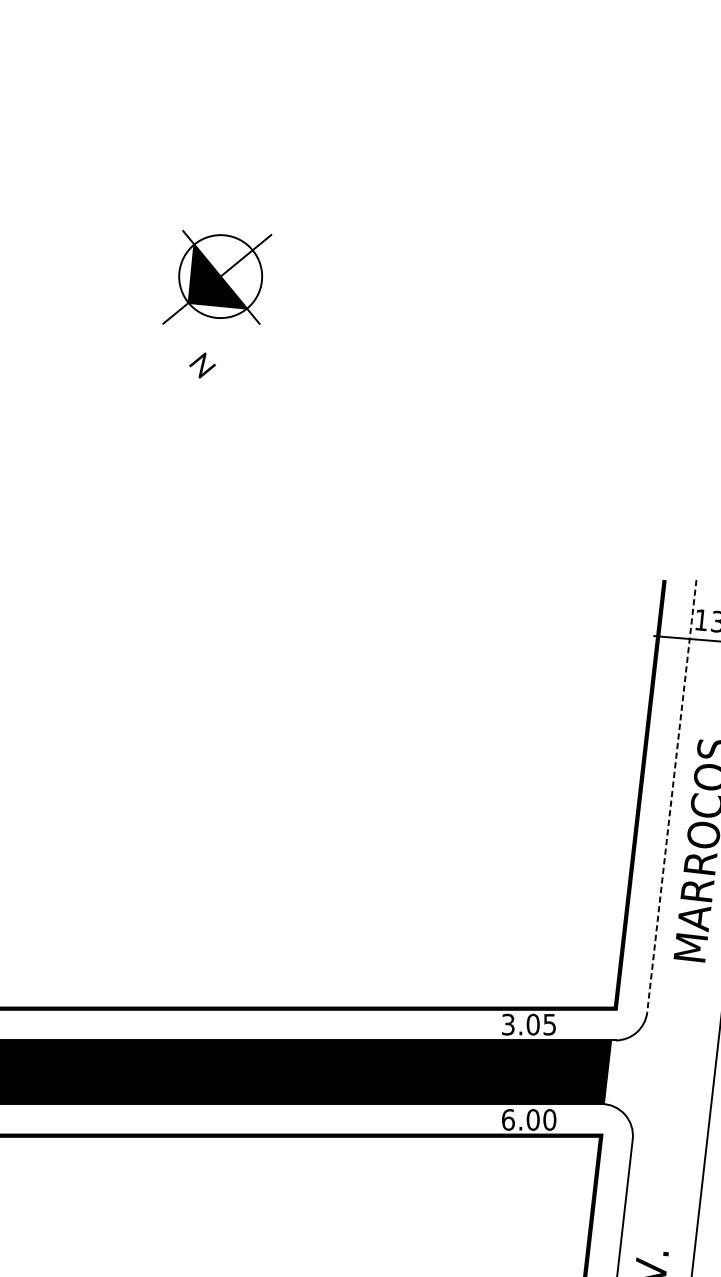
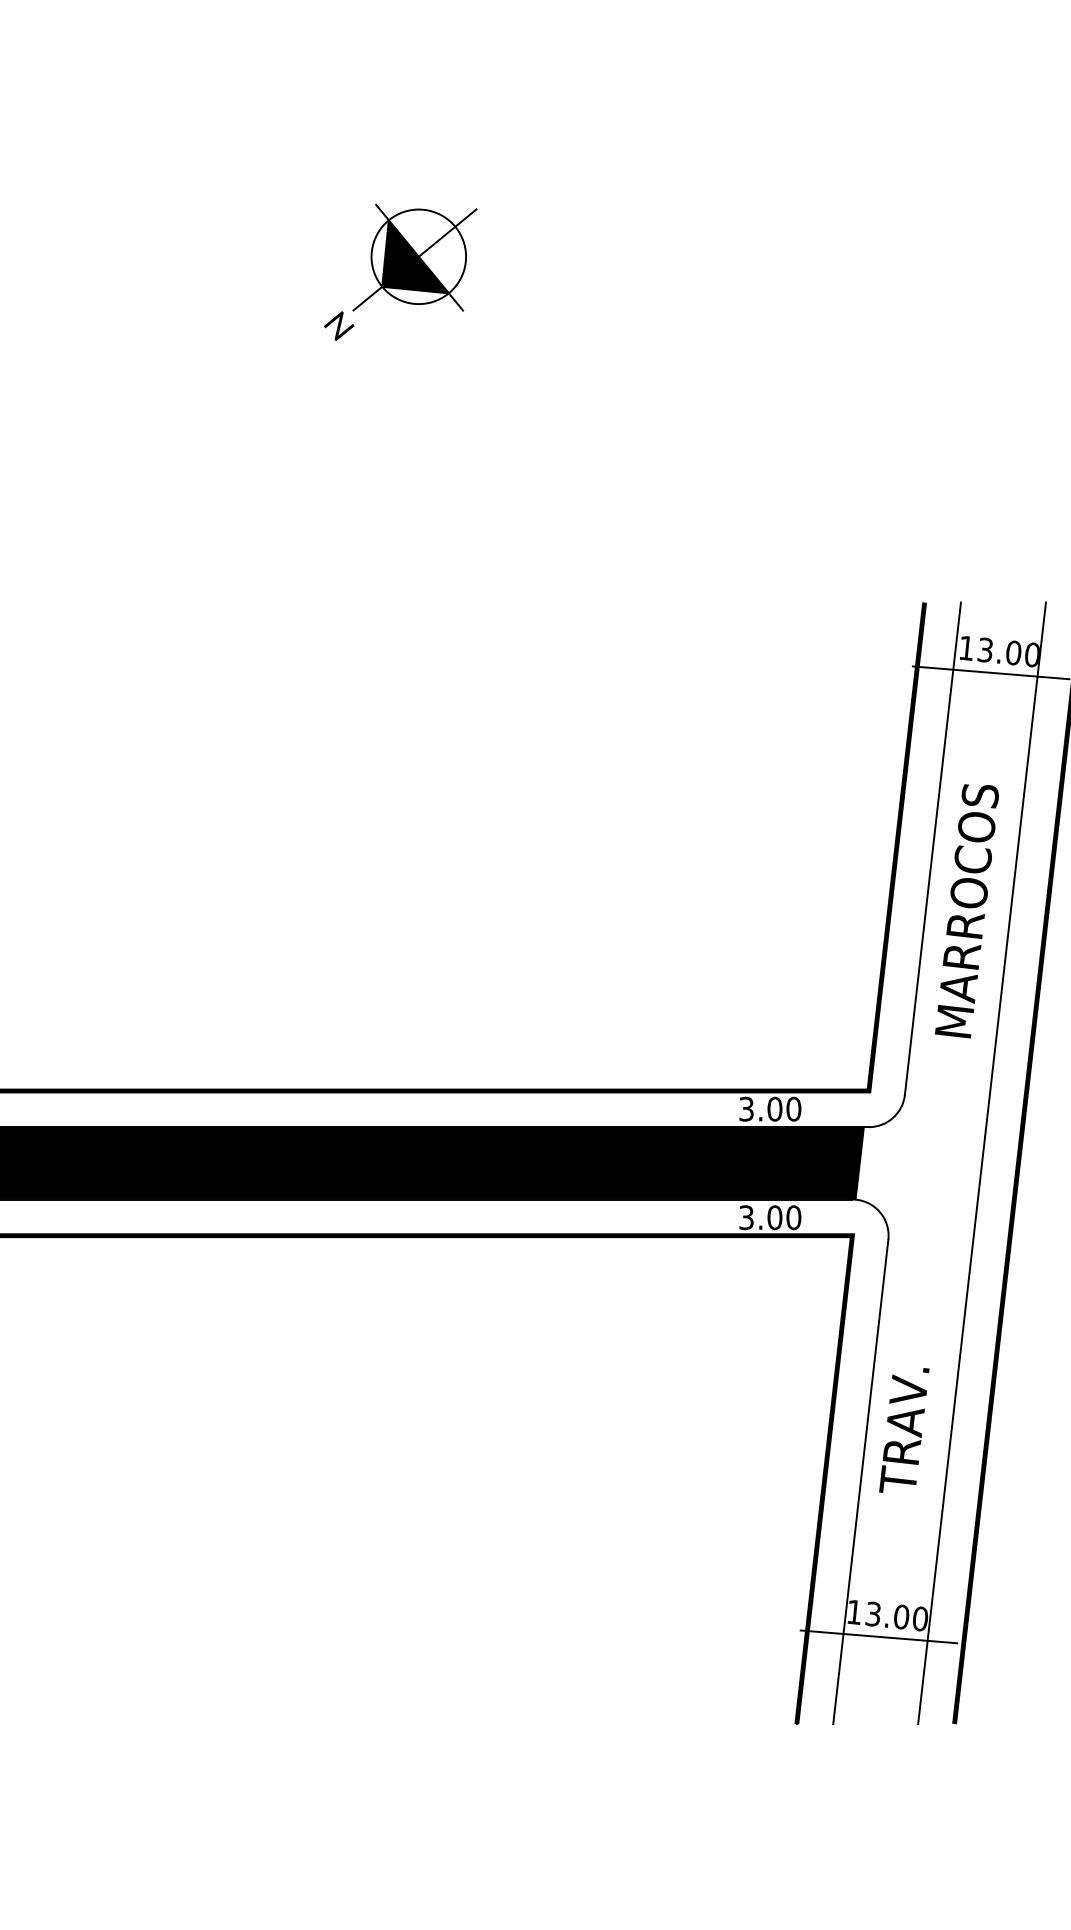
text: (202, 364) -> (339, 325), moved
line: (671, 795) -> (932, 848), dashed -> solid
text: (549, 1024) -> (793, 1108), 3.05 -> 3.00
text: (508, 1119) -> (746, 1217), 6.00 -> 3.00

